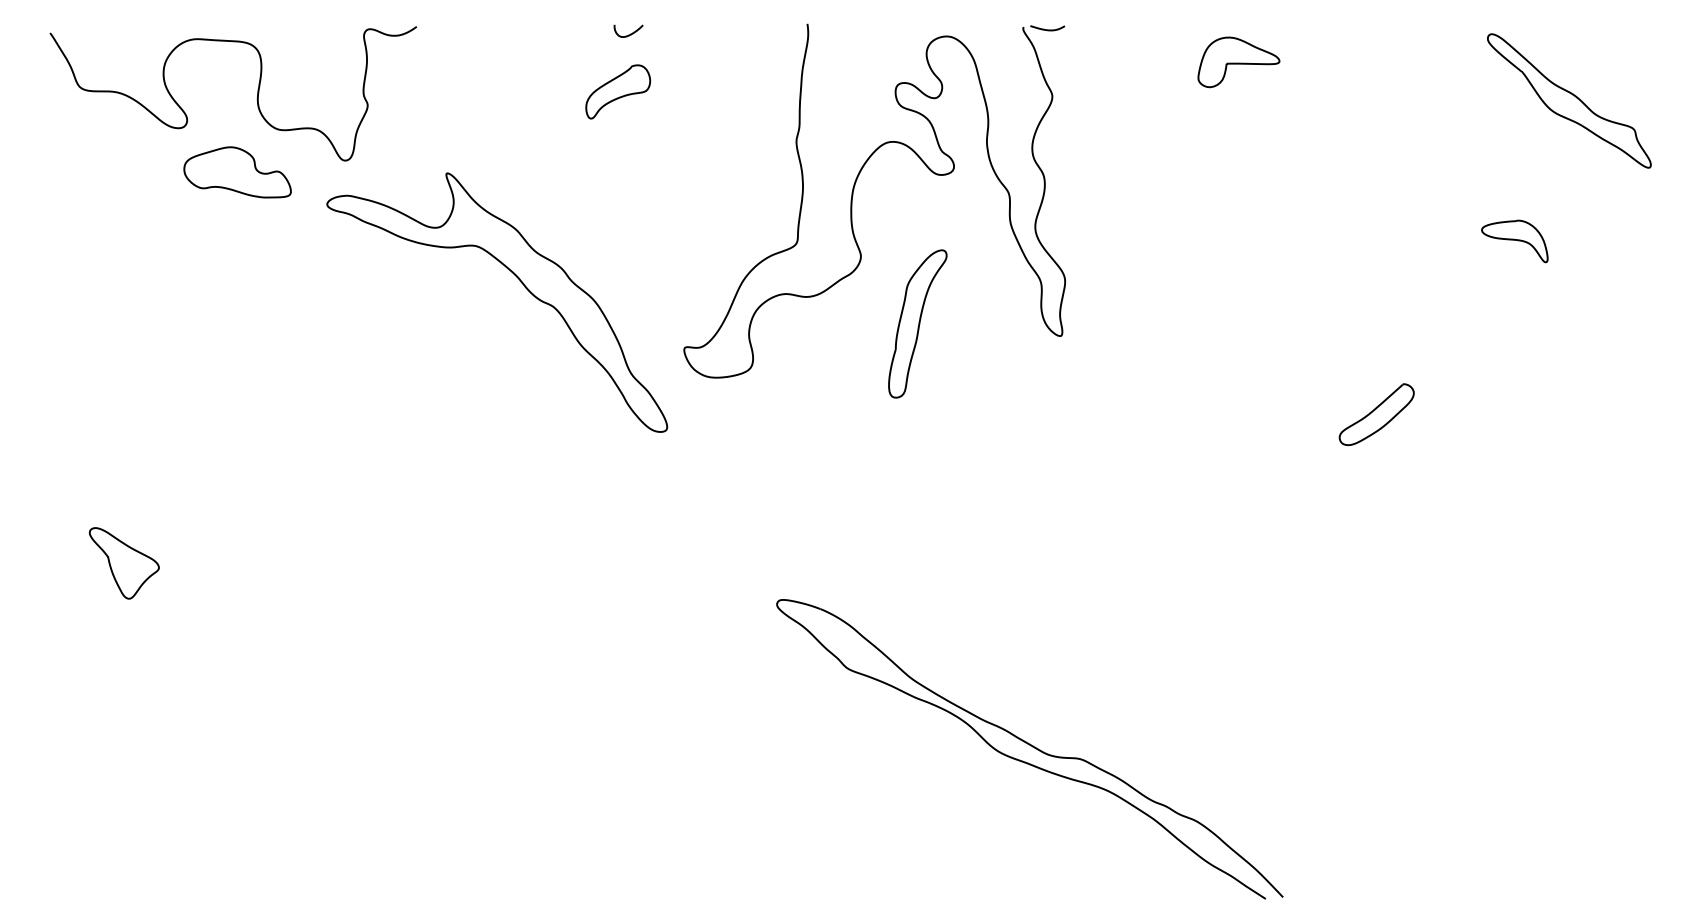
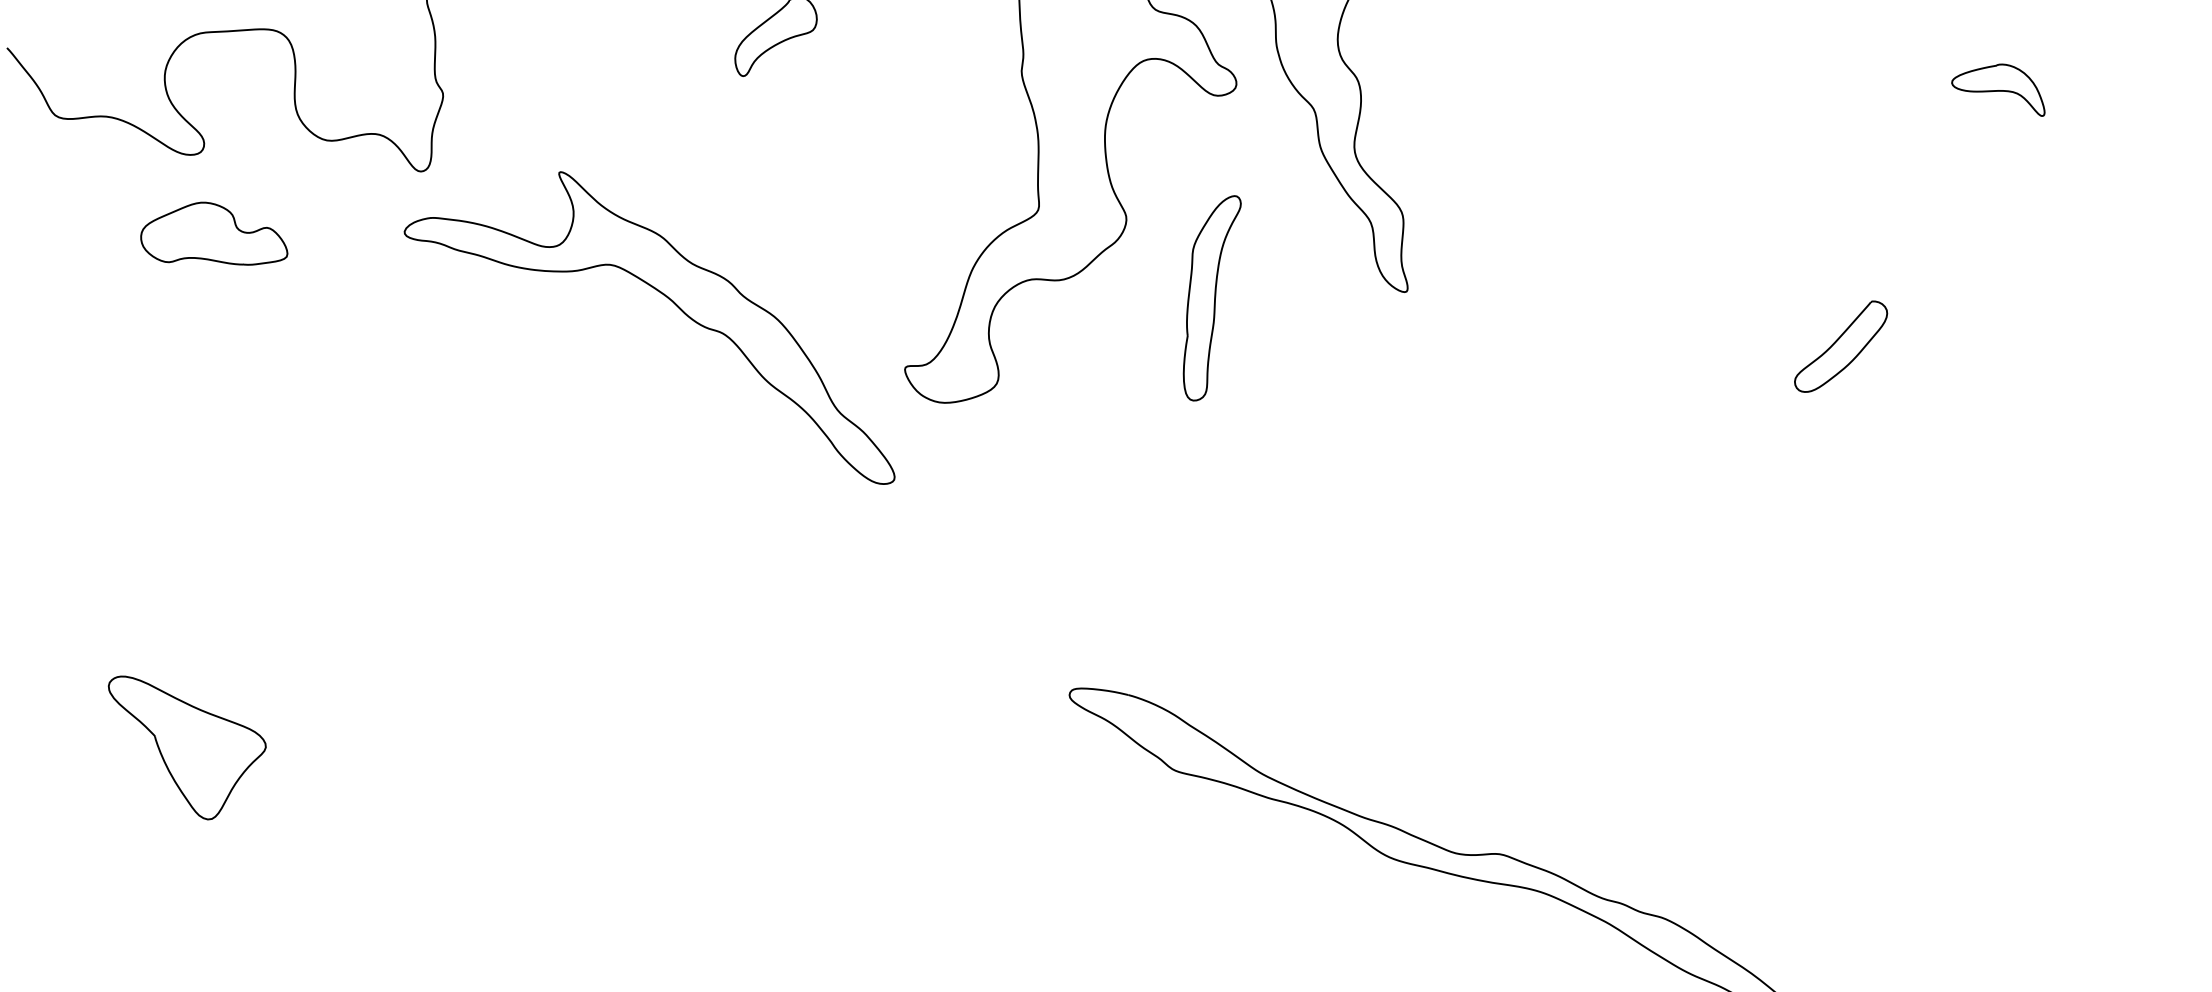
part: (237, 172) -> (212, 235), moved
part: (124, 563) -> (190, 745), size x1.6

